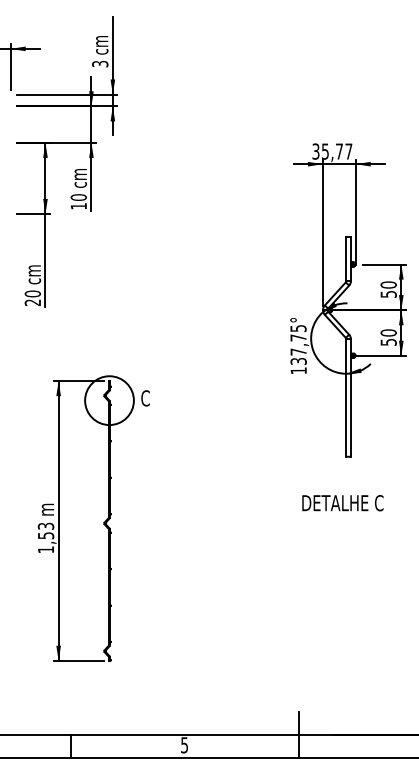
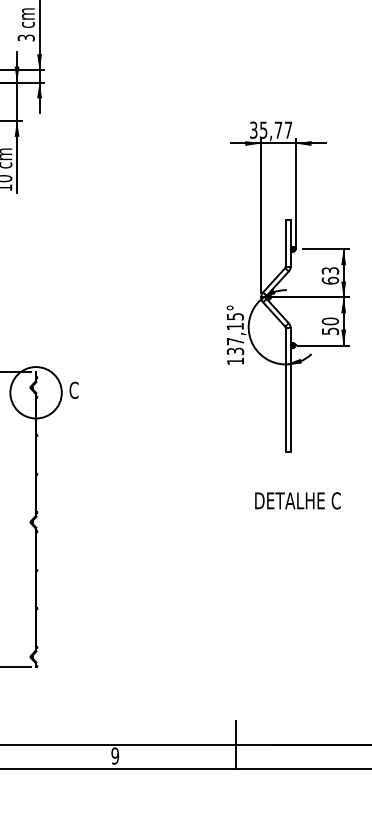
text: (388, 289) -> (330, 275), 50 -> 63
text: (298, 337) -> (235, 326), 137,75° -> 137,15°
text: (342, 503) -> (297, 501), moved
text: (184, 745) -> (115, 756), 5 -> 9

